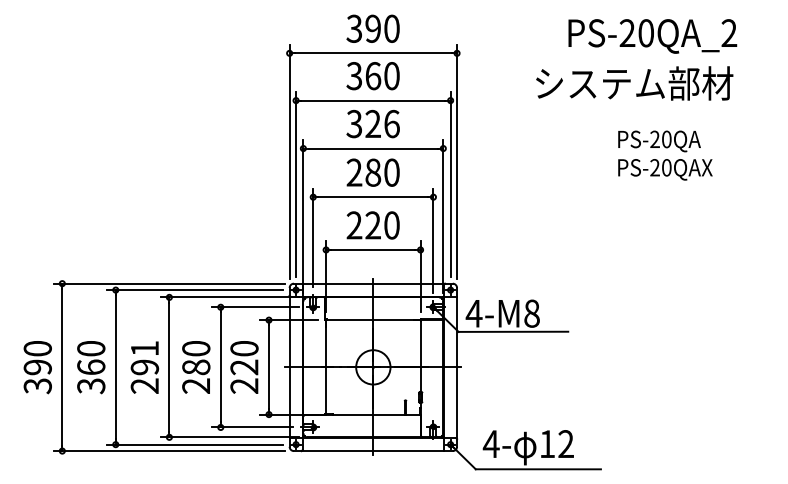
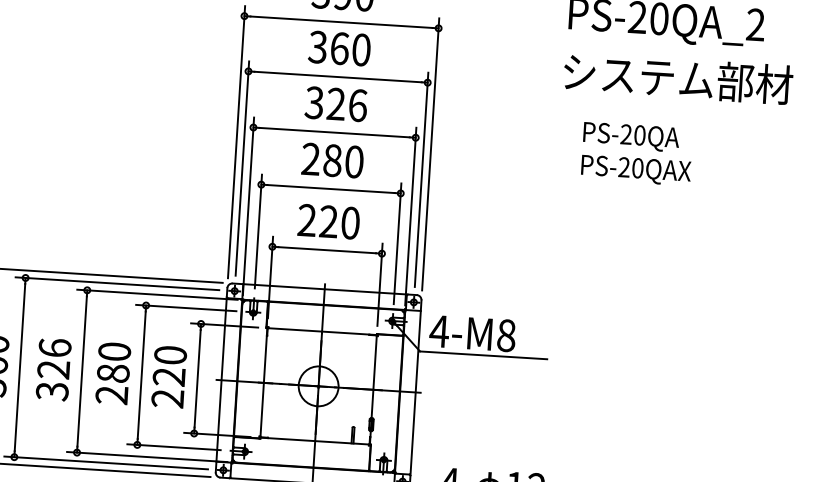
text: (634, 83) -> (678, 78), moved
text: (665, 155) -> (637, 153), moved
text: (144, 367) -> (53, 369), 291 -> 326

